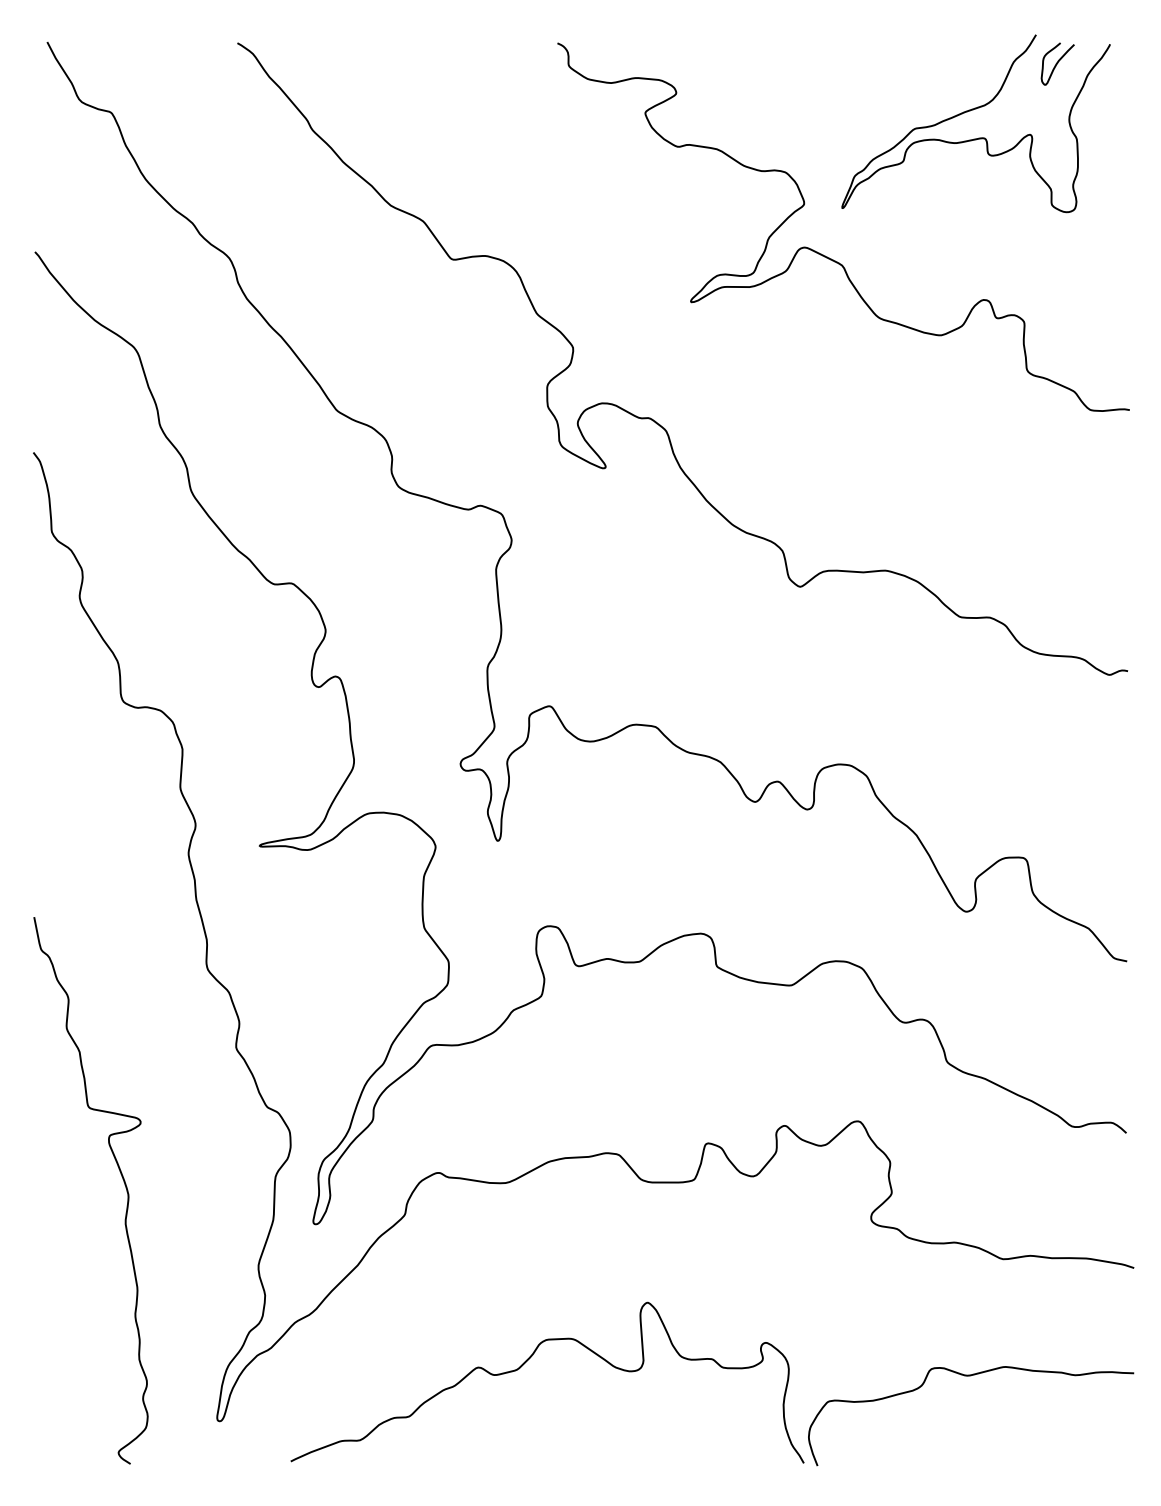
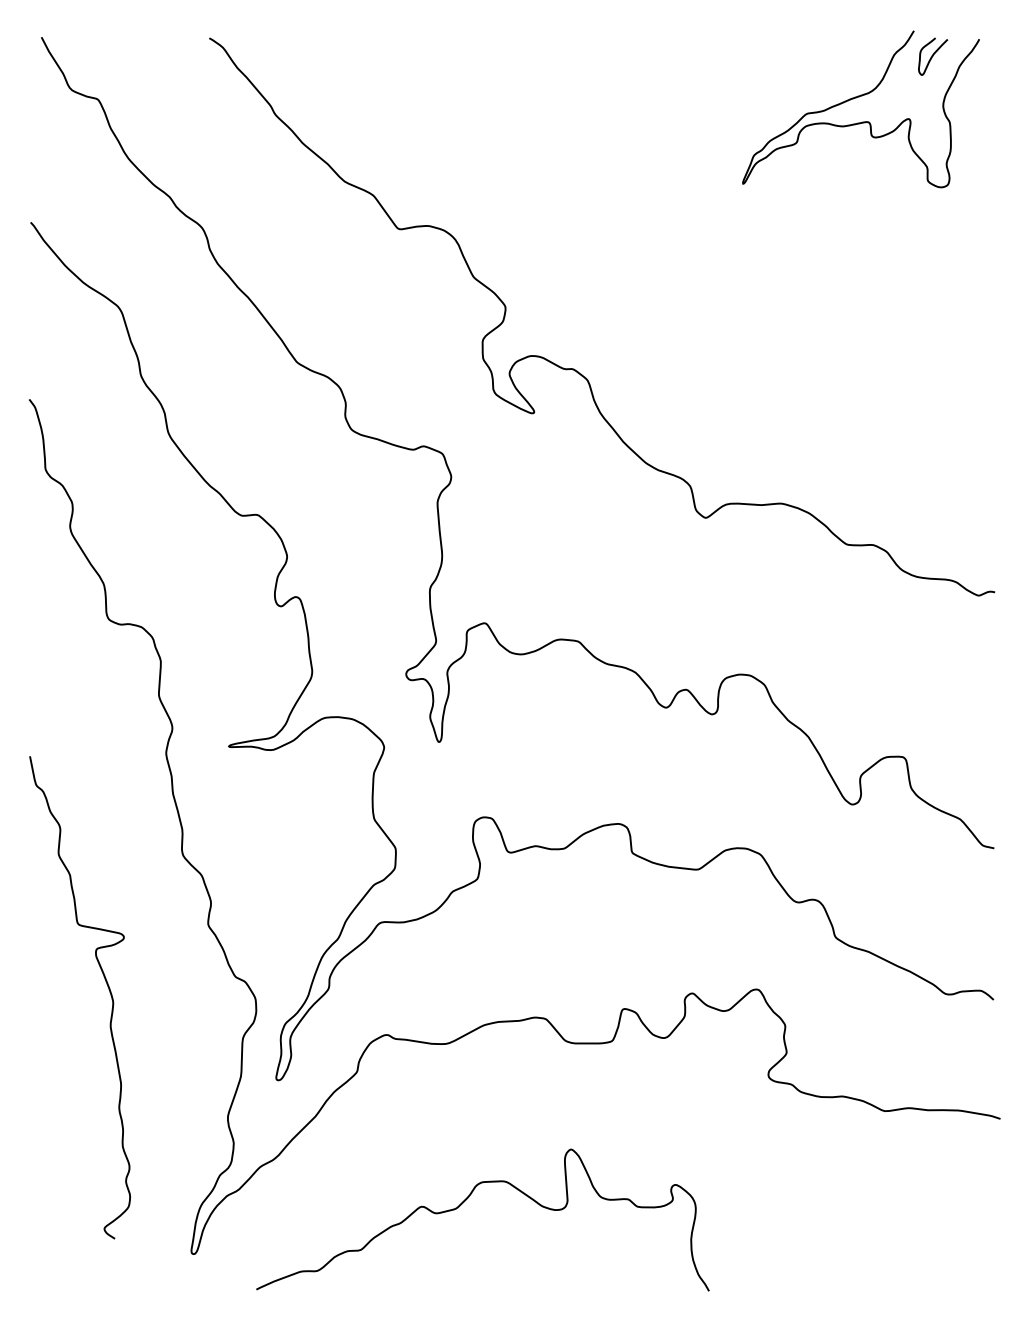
curve: (828, 256) -> (730, 226), removed
curve: (122, 1179) -> (107, 987), moved
curve: (970, 1376) -> (856, 1214), removed

